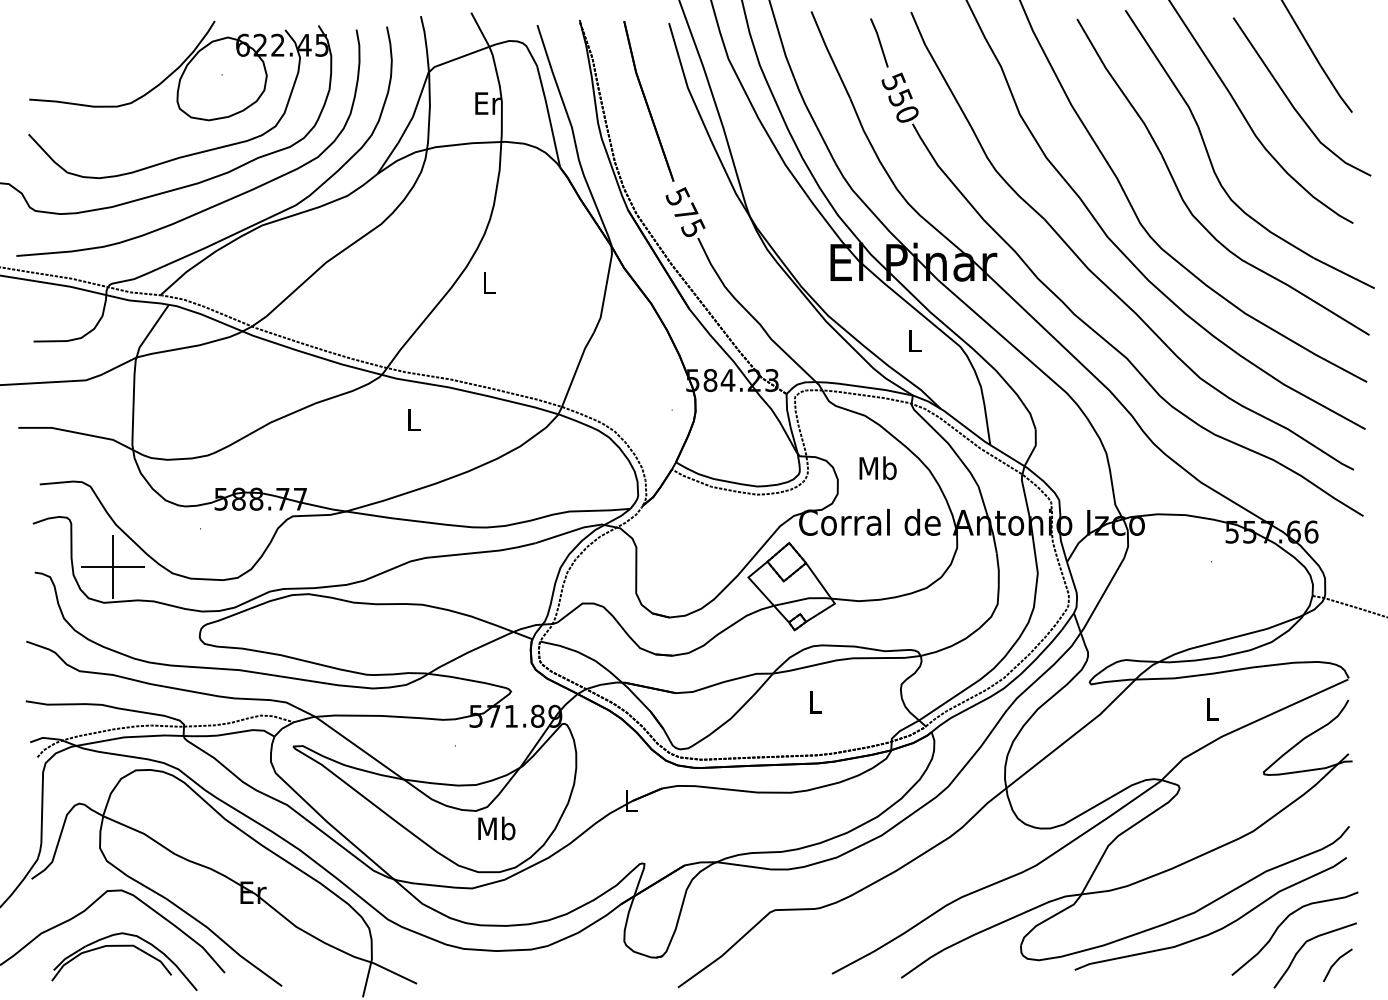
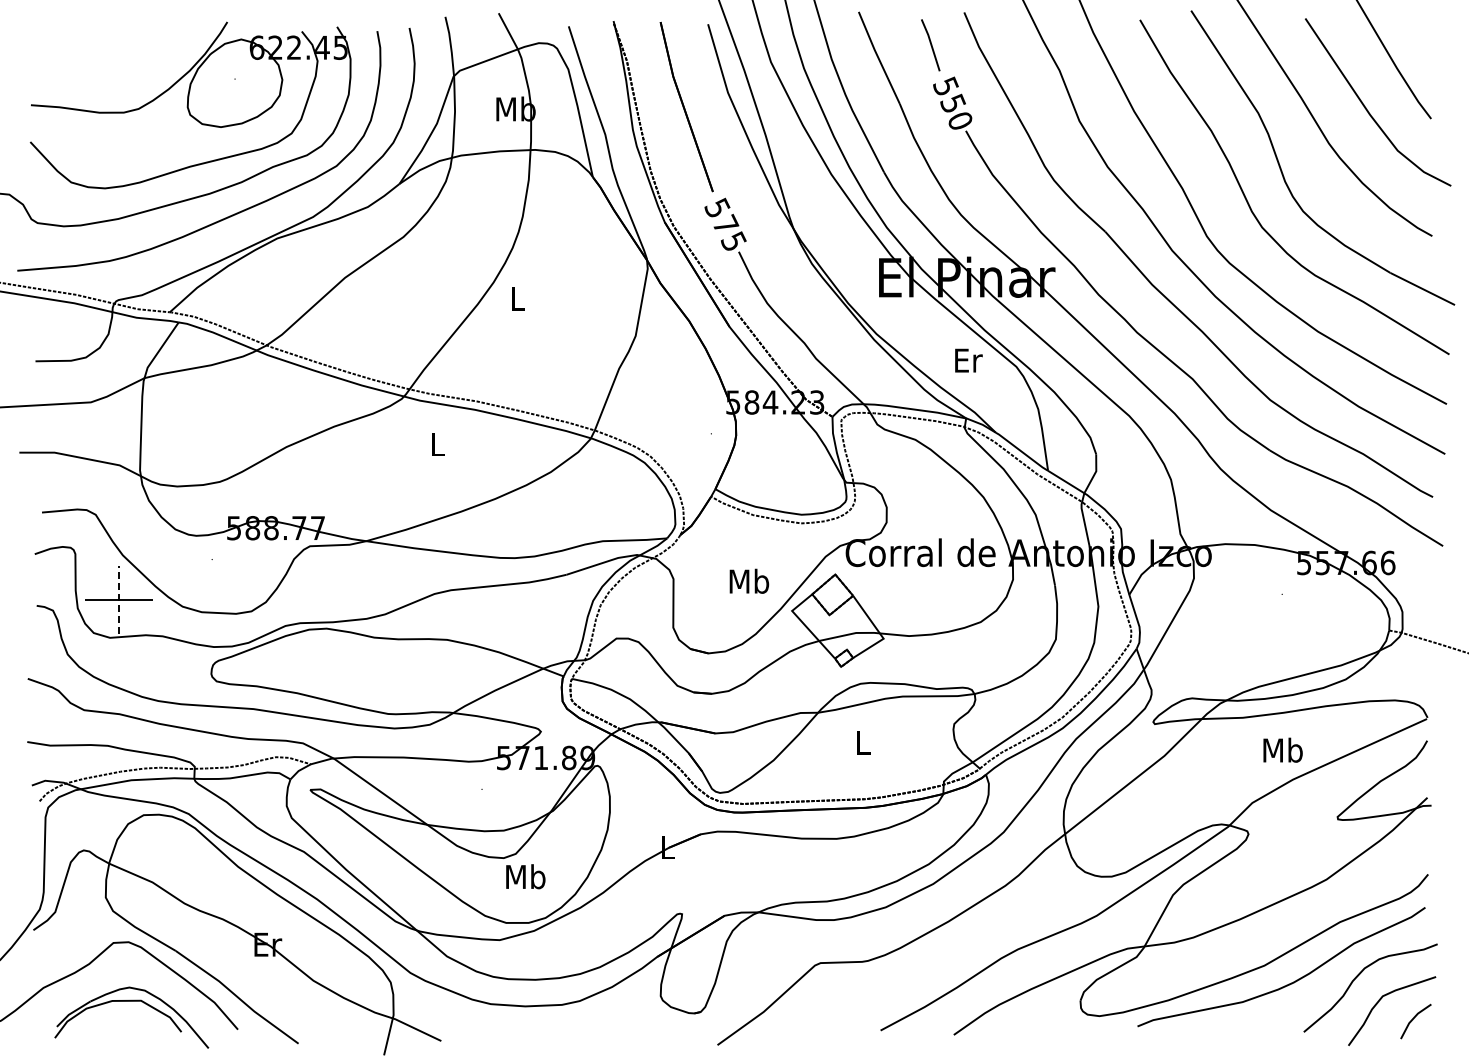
text: (487, 102) -> (515, 108), Er -> Mb
text: (915, 340) -> (968, 360), L -> Er
text: (878, 467) -> (749, 580), moved
line: (112, 566) -> (119, 599), solid -> dashed
text: (1211, 708) -> (1282, 749), L -> Mb

